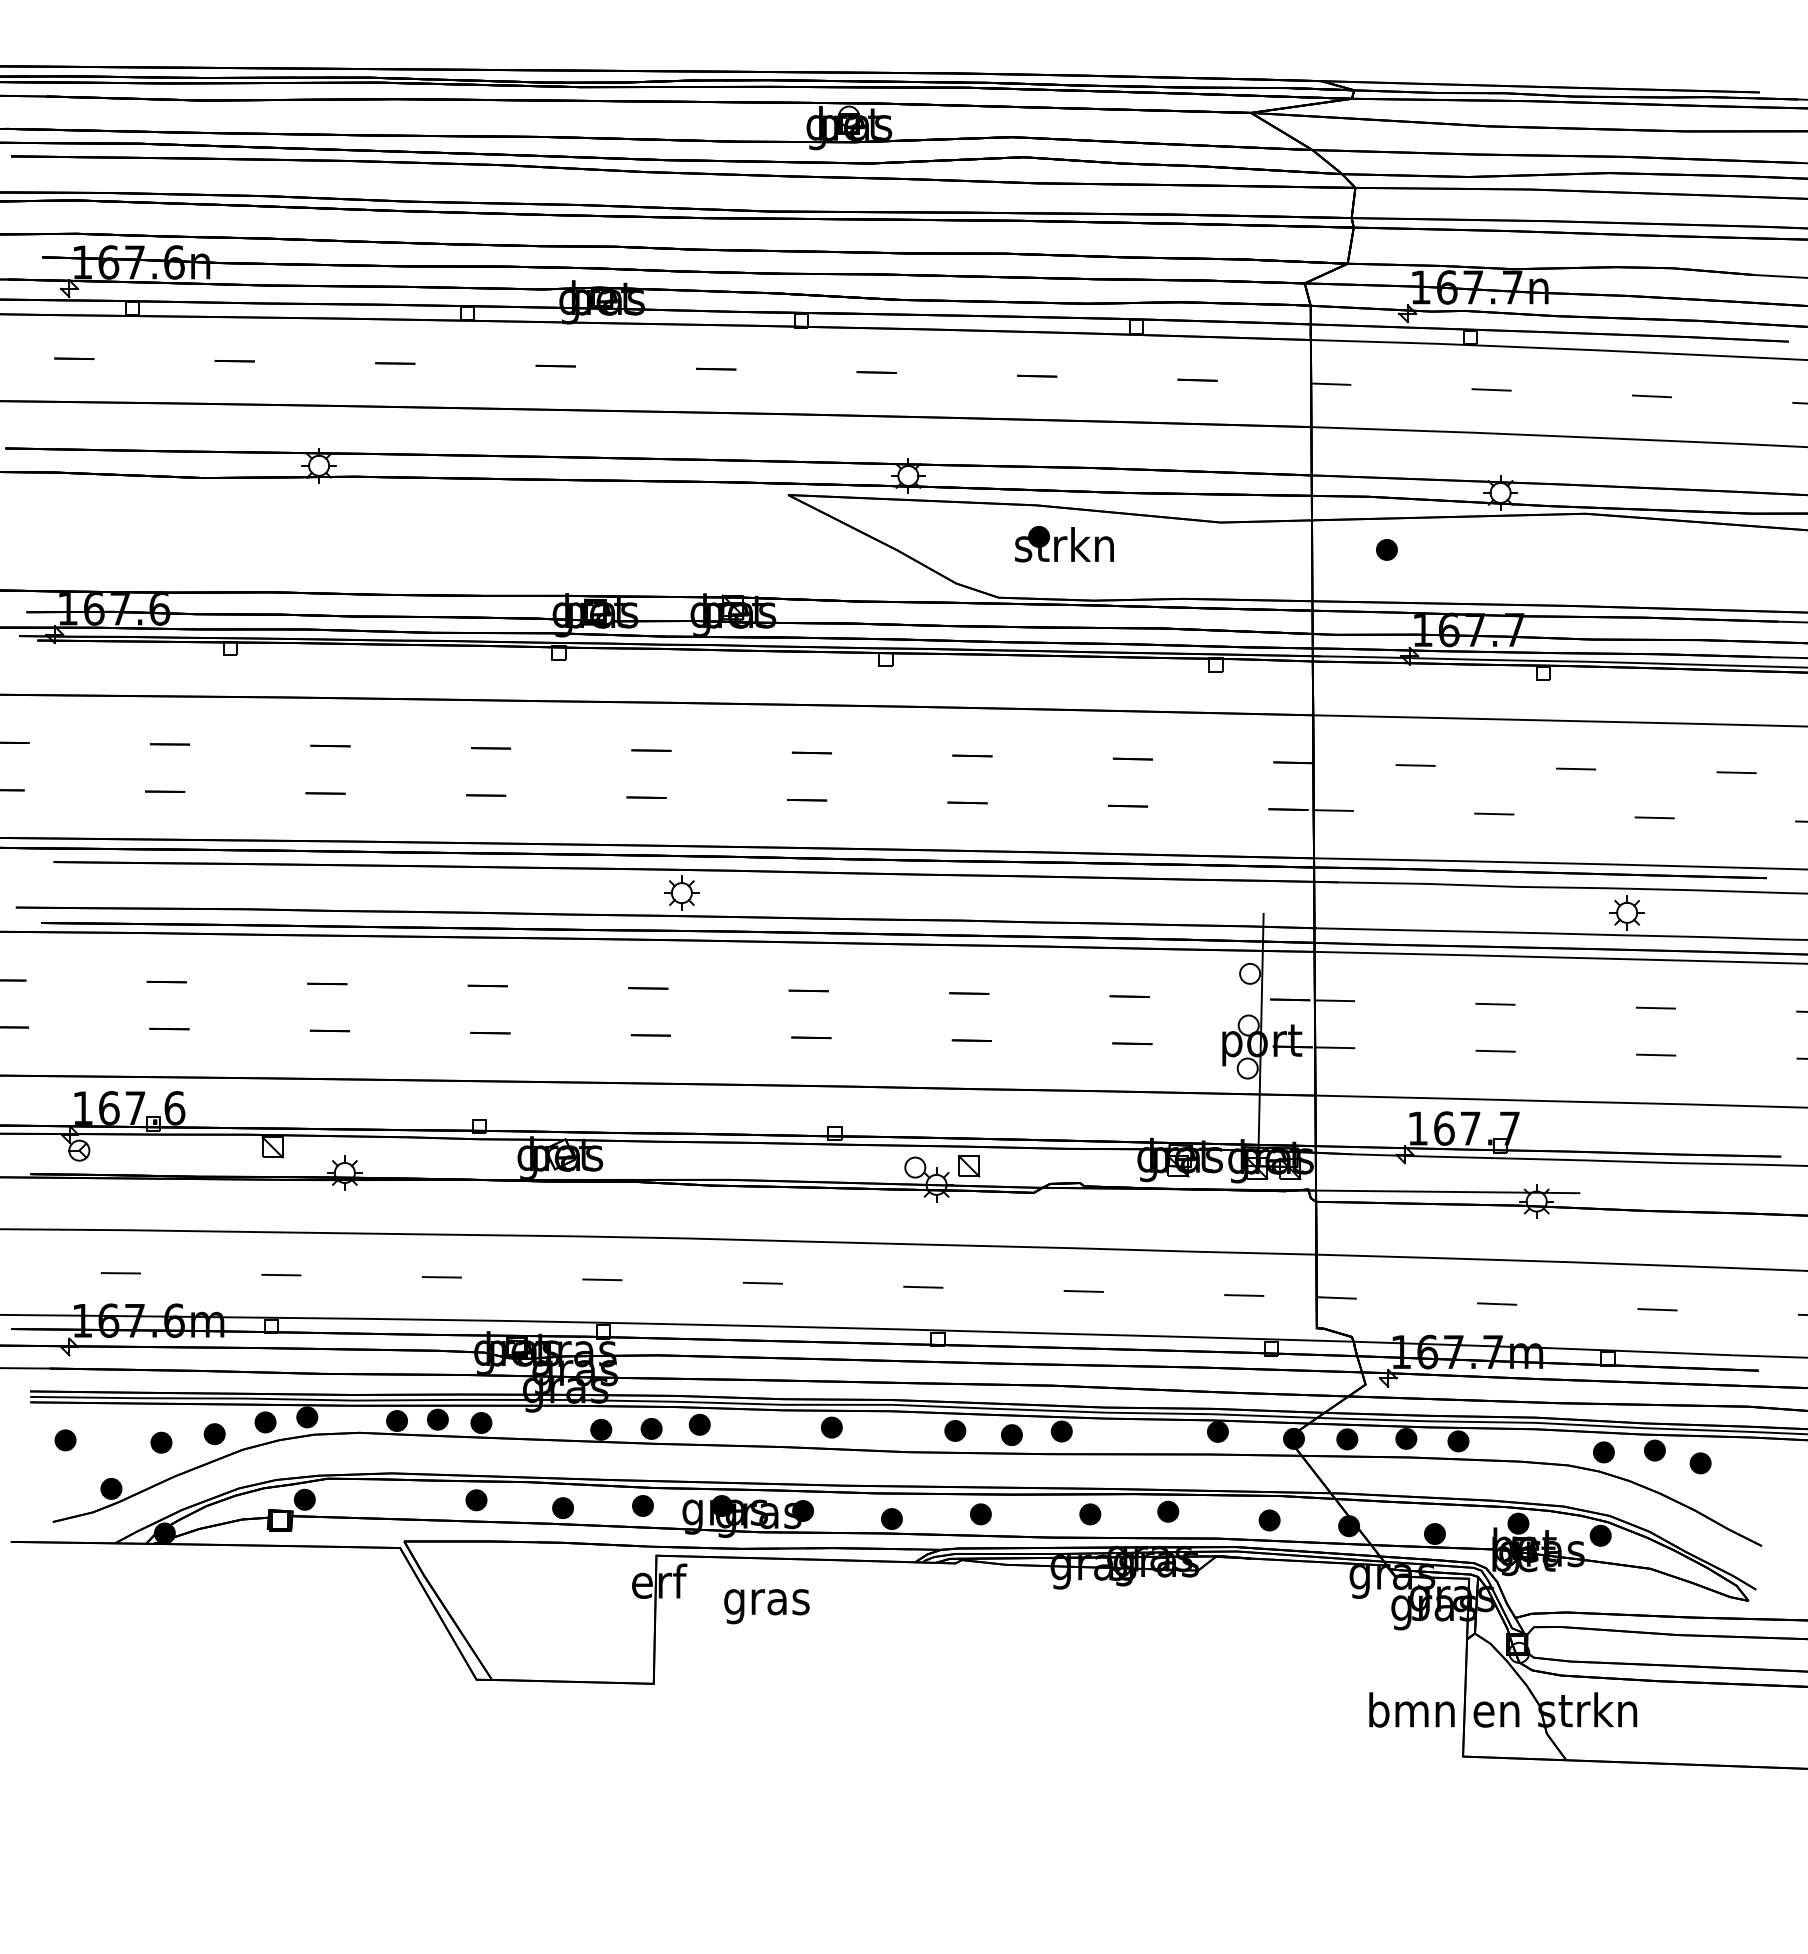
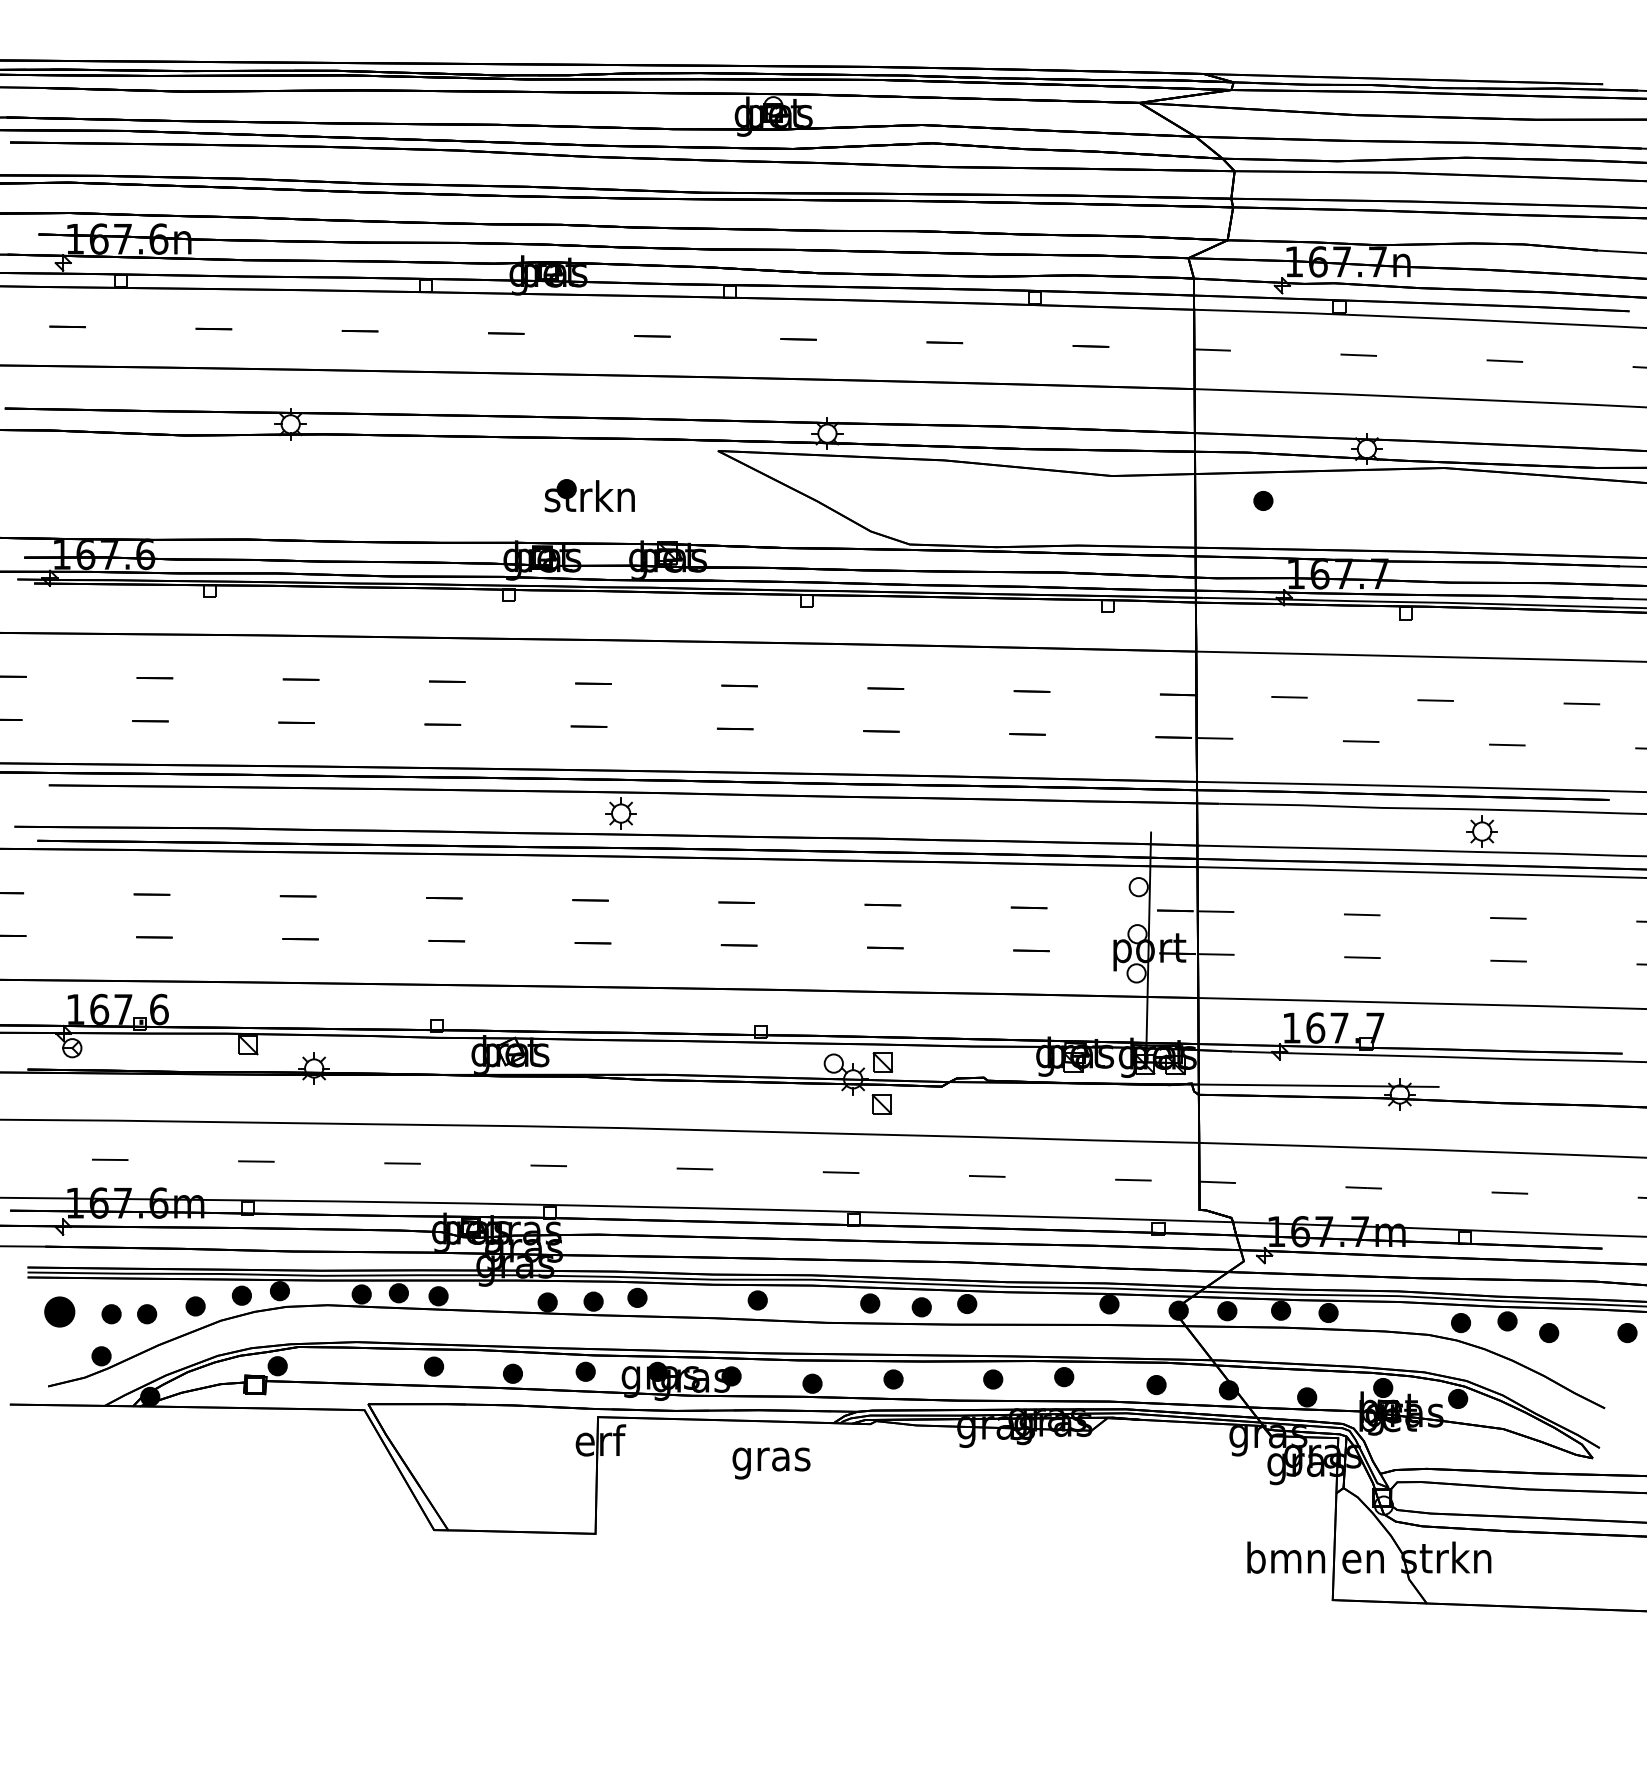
part: (1064, 544) -> (589, 496), moved
part: (968, 1212) -> (882, 1104), added
part: (65, 1440) -> (59, 1312), size x1.6
part: (122, 1442) -> (111, 1314), added
part: (1786, 1463) -> (1627, 1333), added
text: (766, 1606) -> (771, 1463), moved

